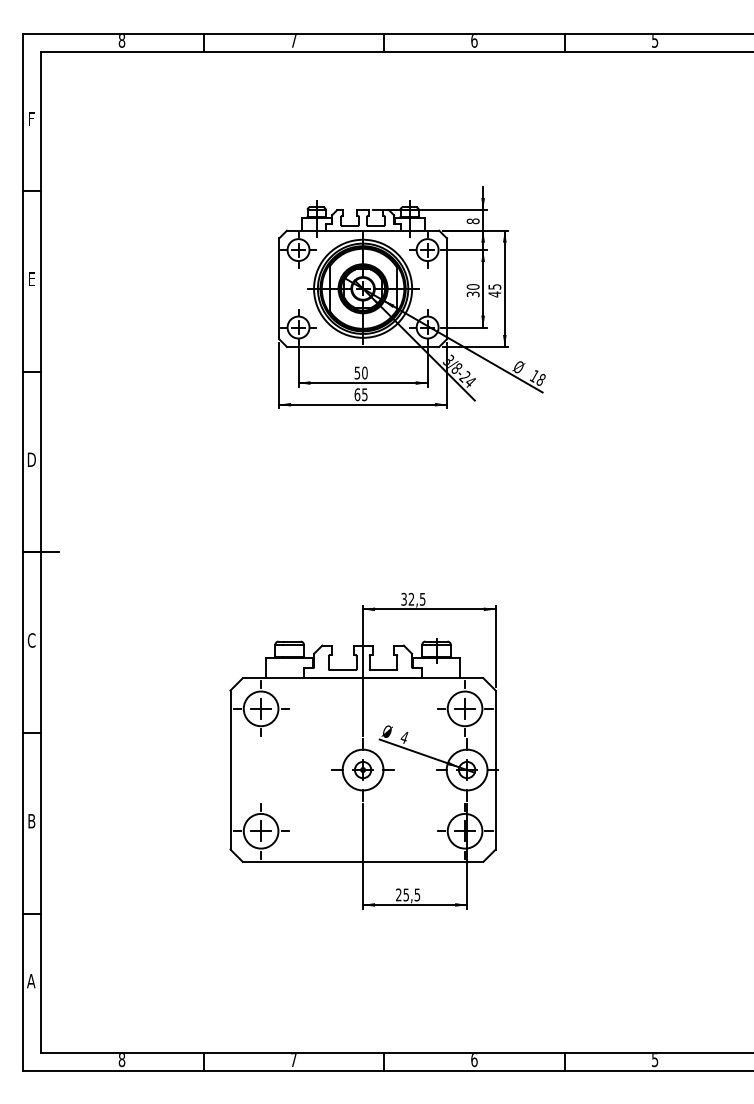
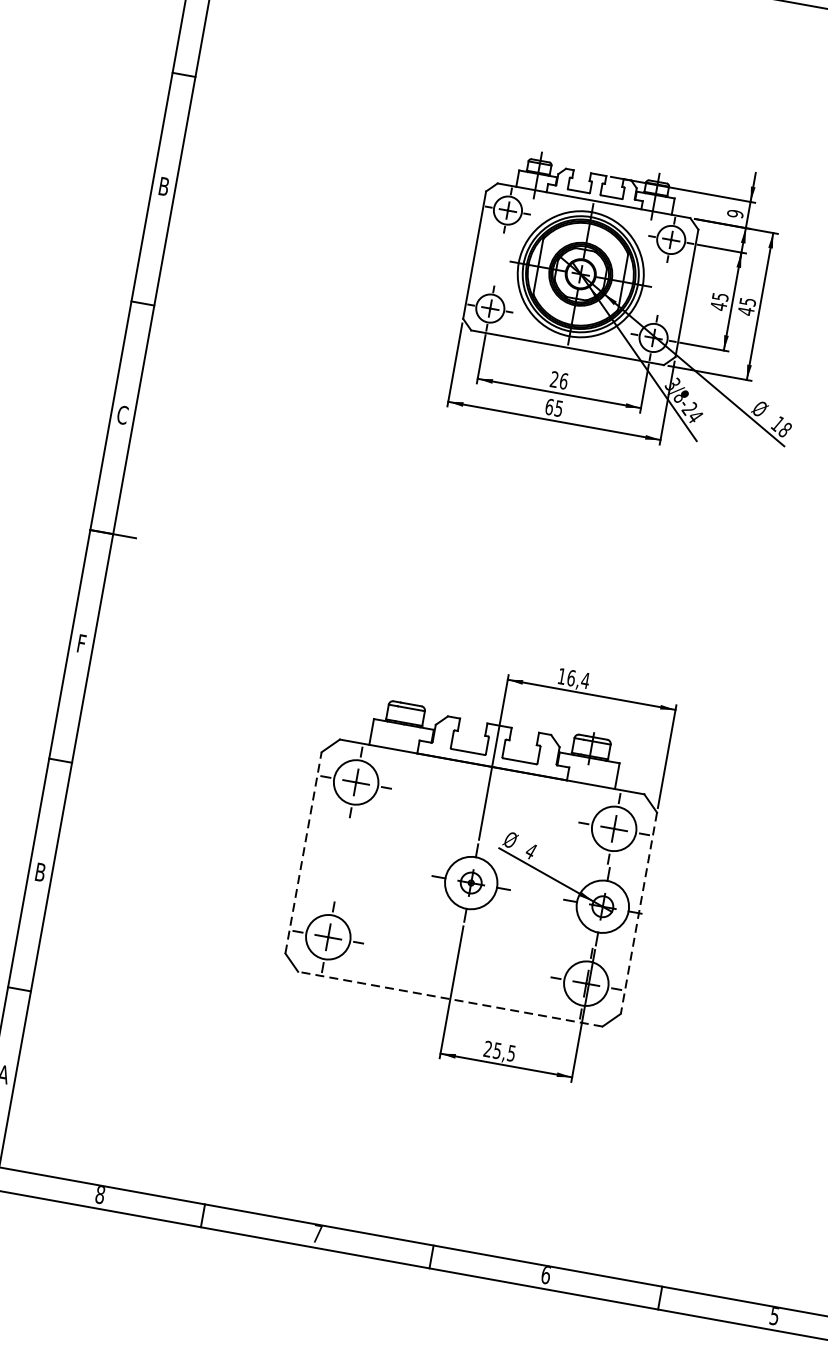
text: (473, 221) -> (735, 214), 8 -> 9
text: (31, 279) -> (163, 187), E -> B
text: (472, 290) -> (718, 301), 30 -> 45
text: (360, 372) -> (558, 379), 50 -> 26
text: (31, 459) -> (122, 414), D -> C
text: (413, 598) -> (574, 677), 32,5 -> 16,4
text: (31, 640) -> (81, 643), C -> F
line: (230, 770) -> (303, 853), solid -> dashed
line: (495, 770) -> (638, 913), solid -> dashed
line: (362, 861) -> (449, 998), solid -> dashed

